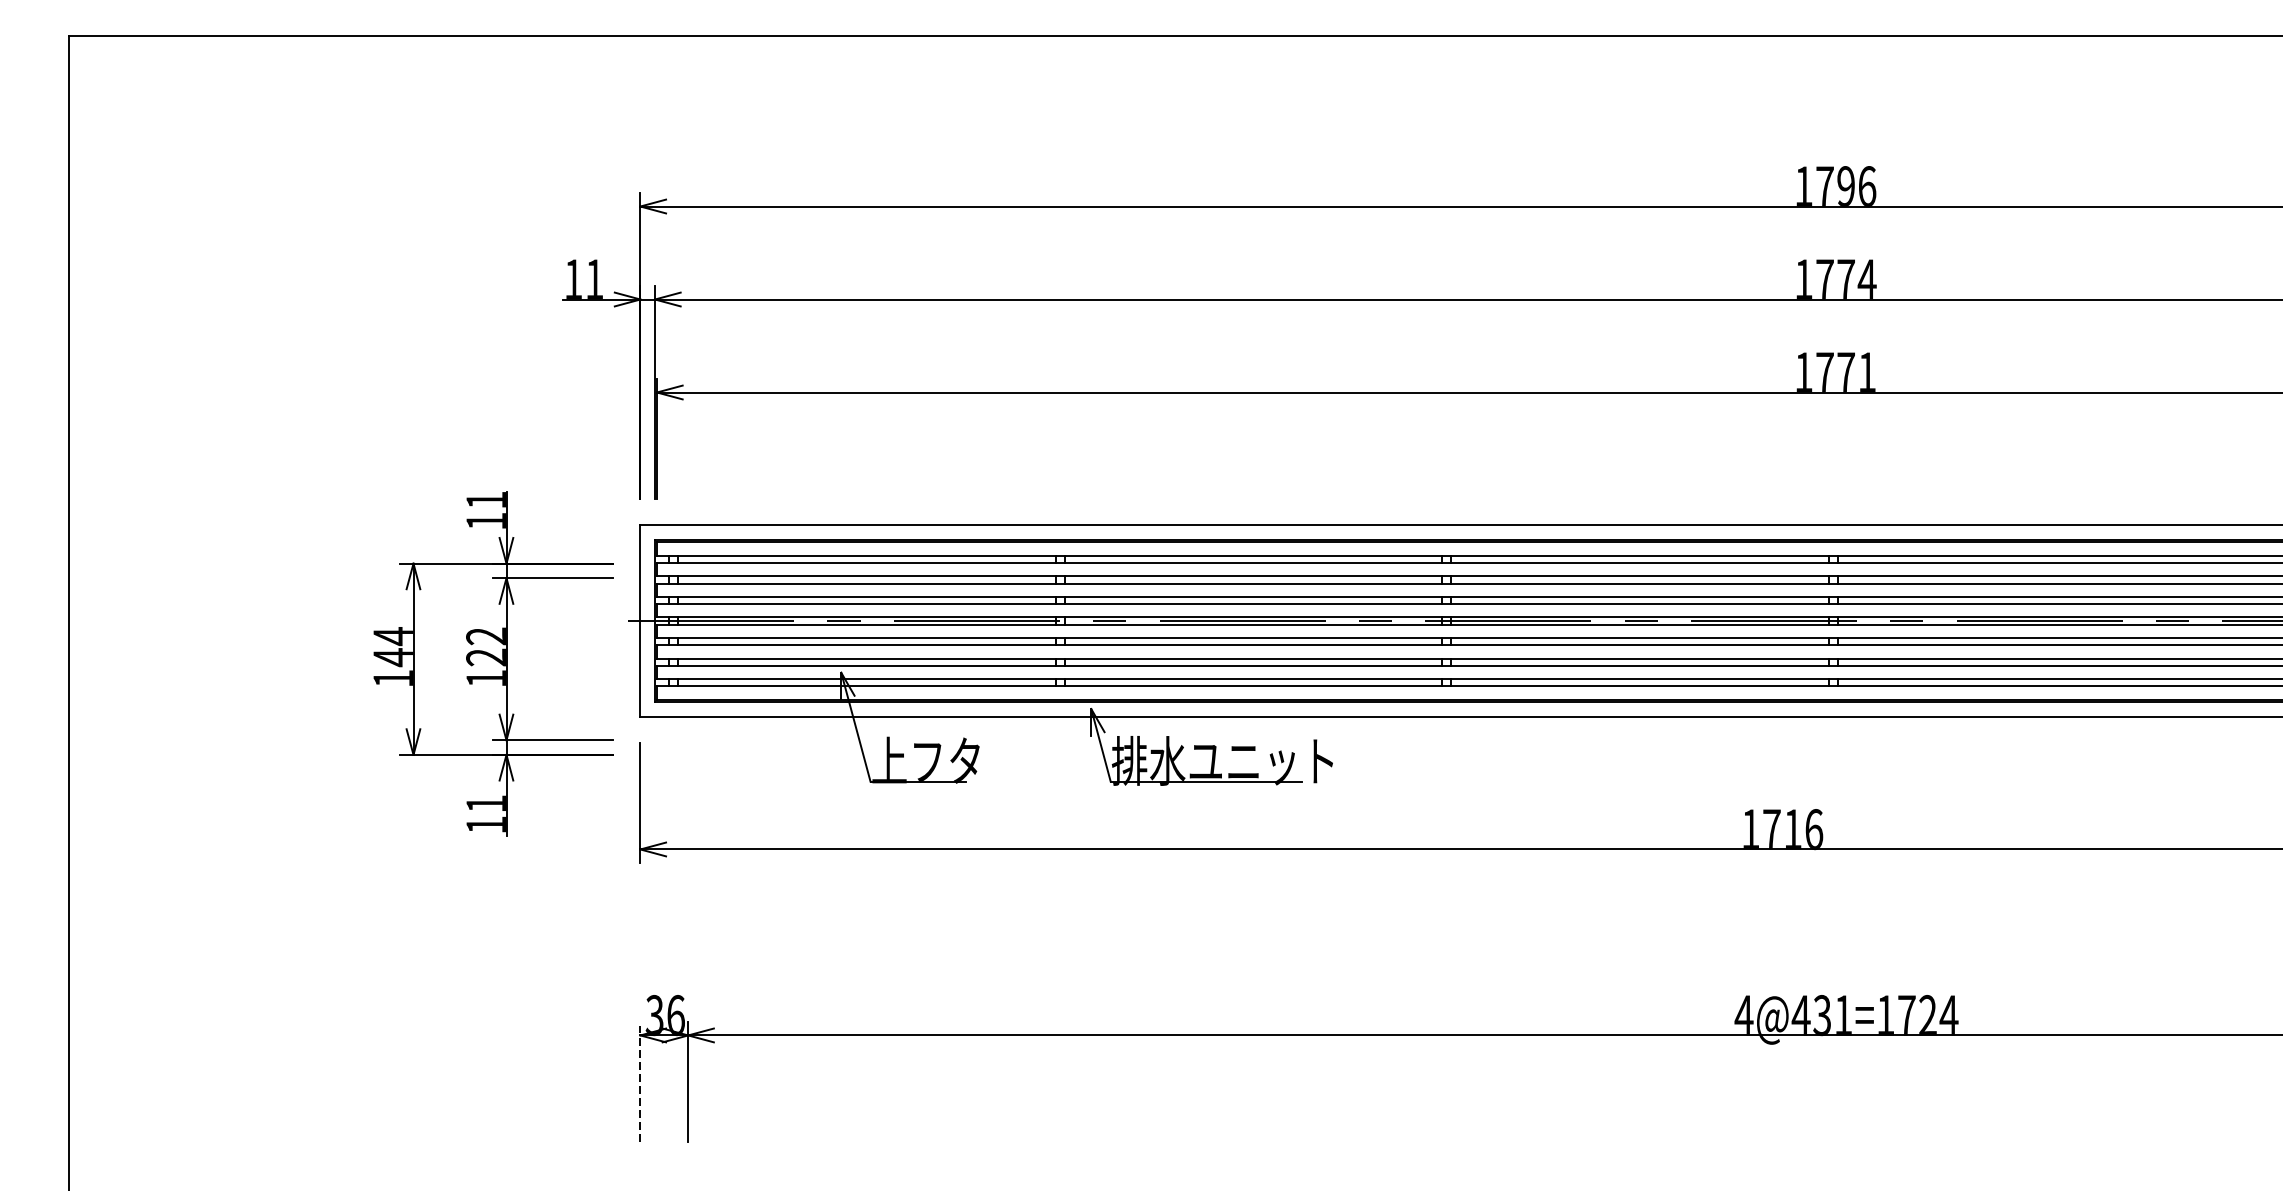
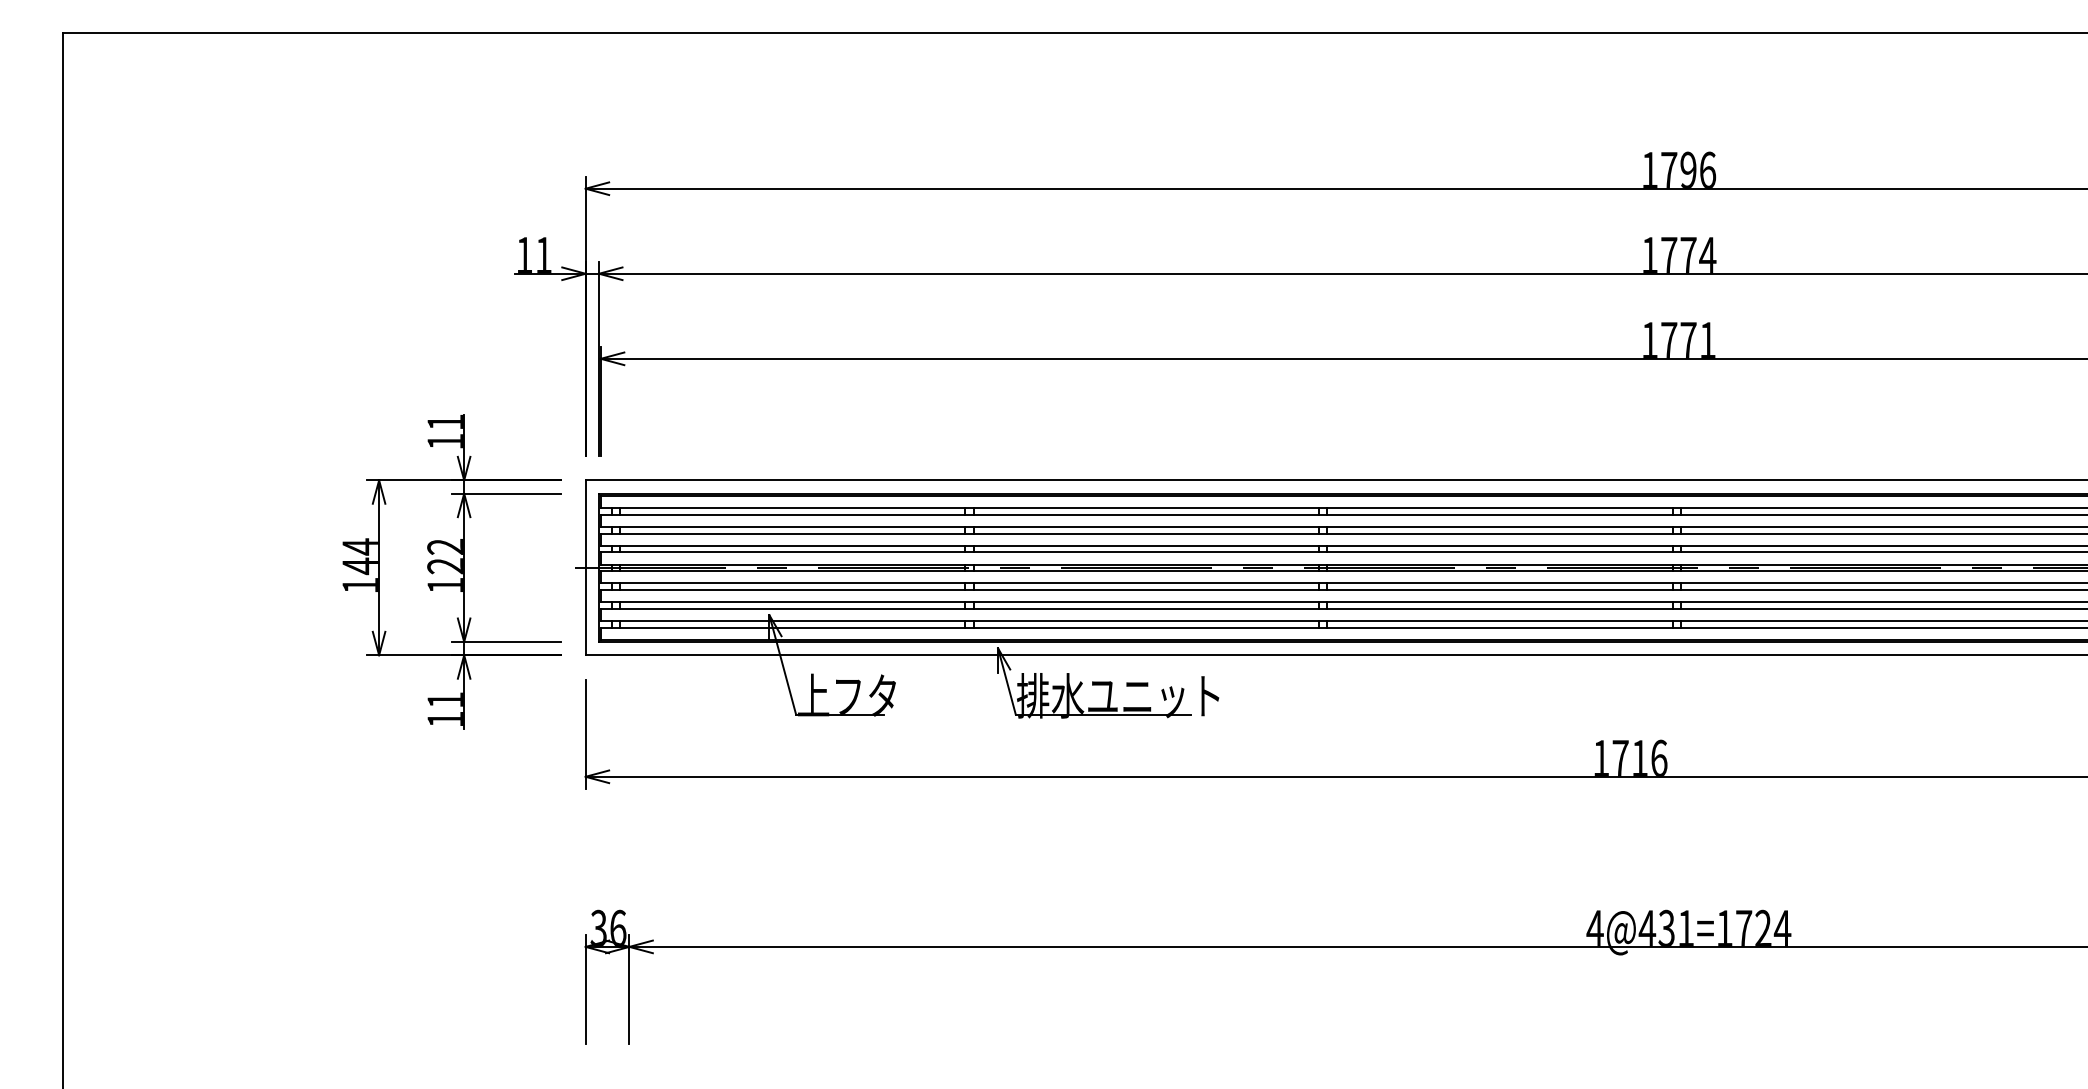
part: (492, 663) -> (451, 571), moved
line: (640, 1082) -> (585, 989), dashed -> solid

